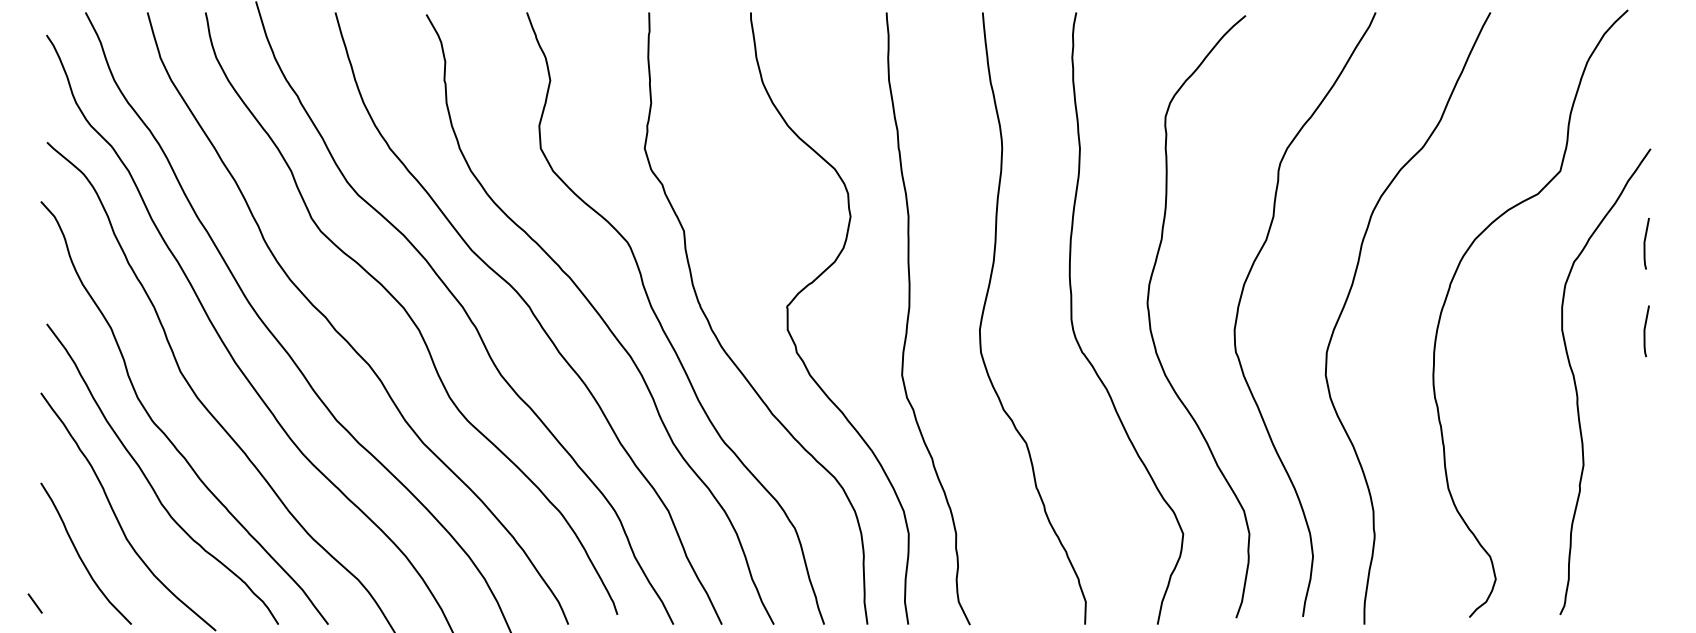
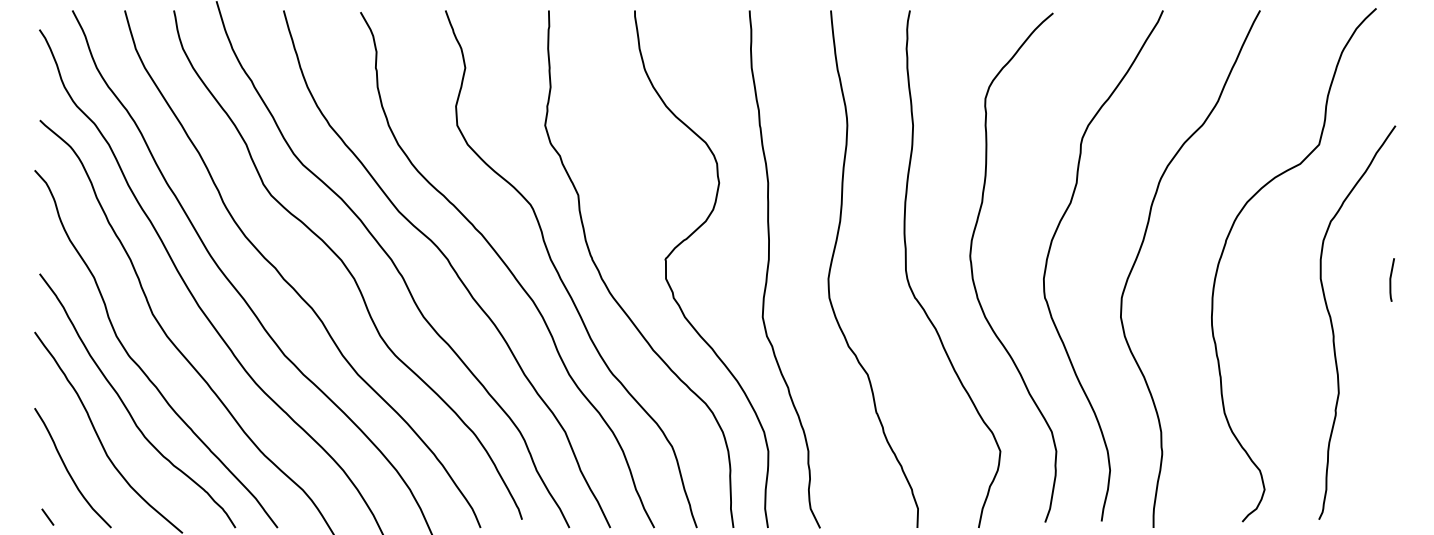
line: (1645, 243) -> (1391, 205), removed
line: (34, 602) -> (47, 516), moved

